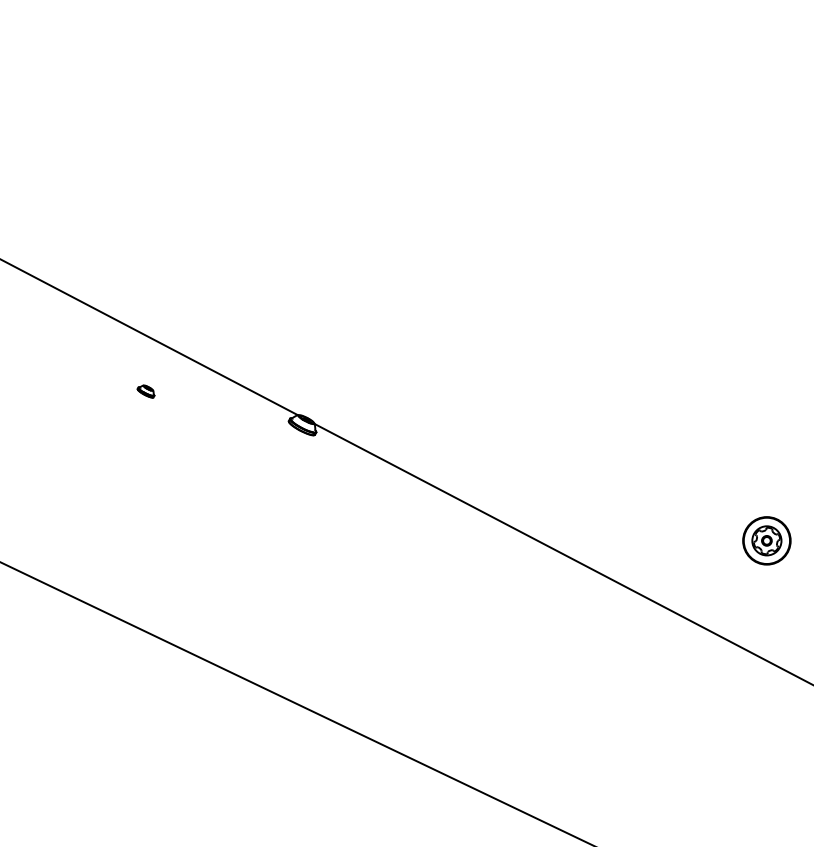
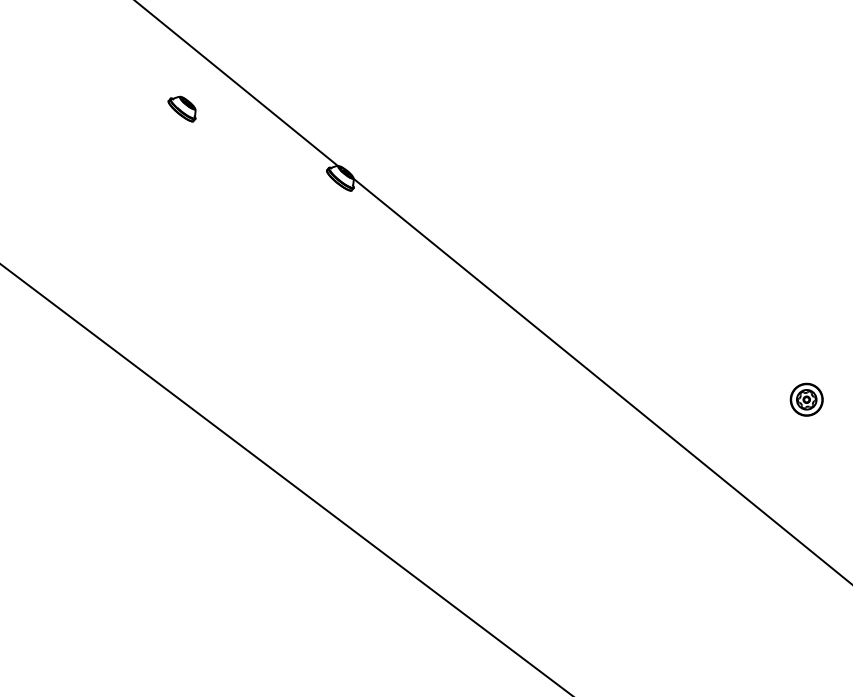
part: (145, 391) -> (181, 108), size x1.67
part: (766, 540) -> (806, 399), size x0.62

